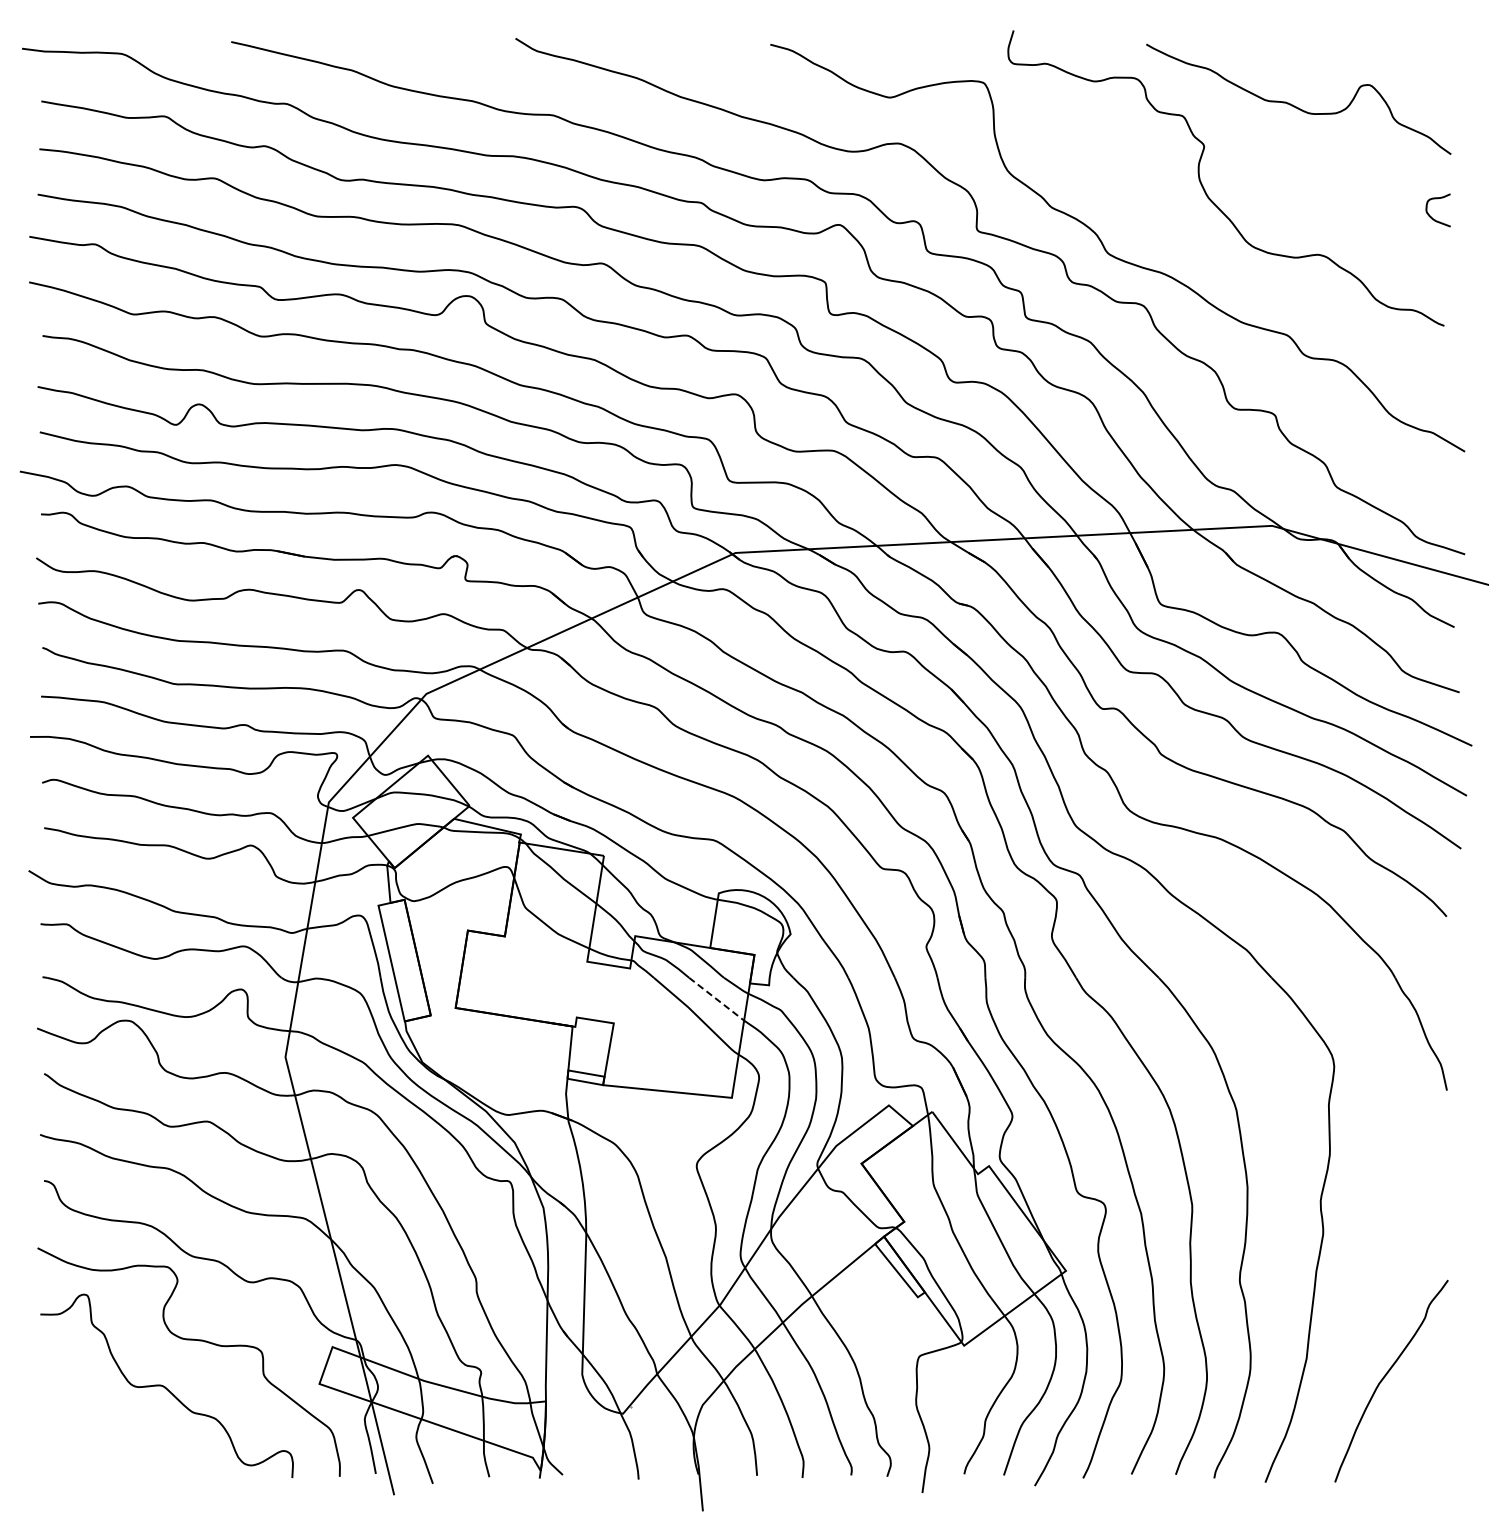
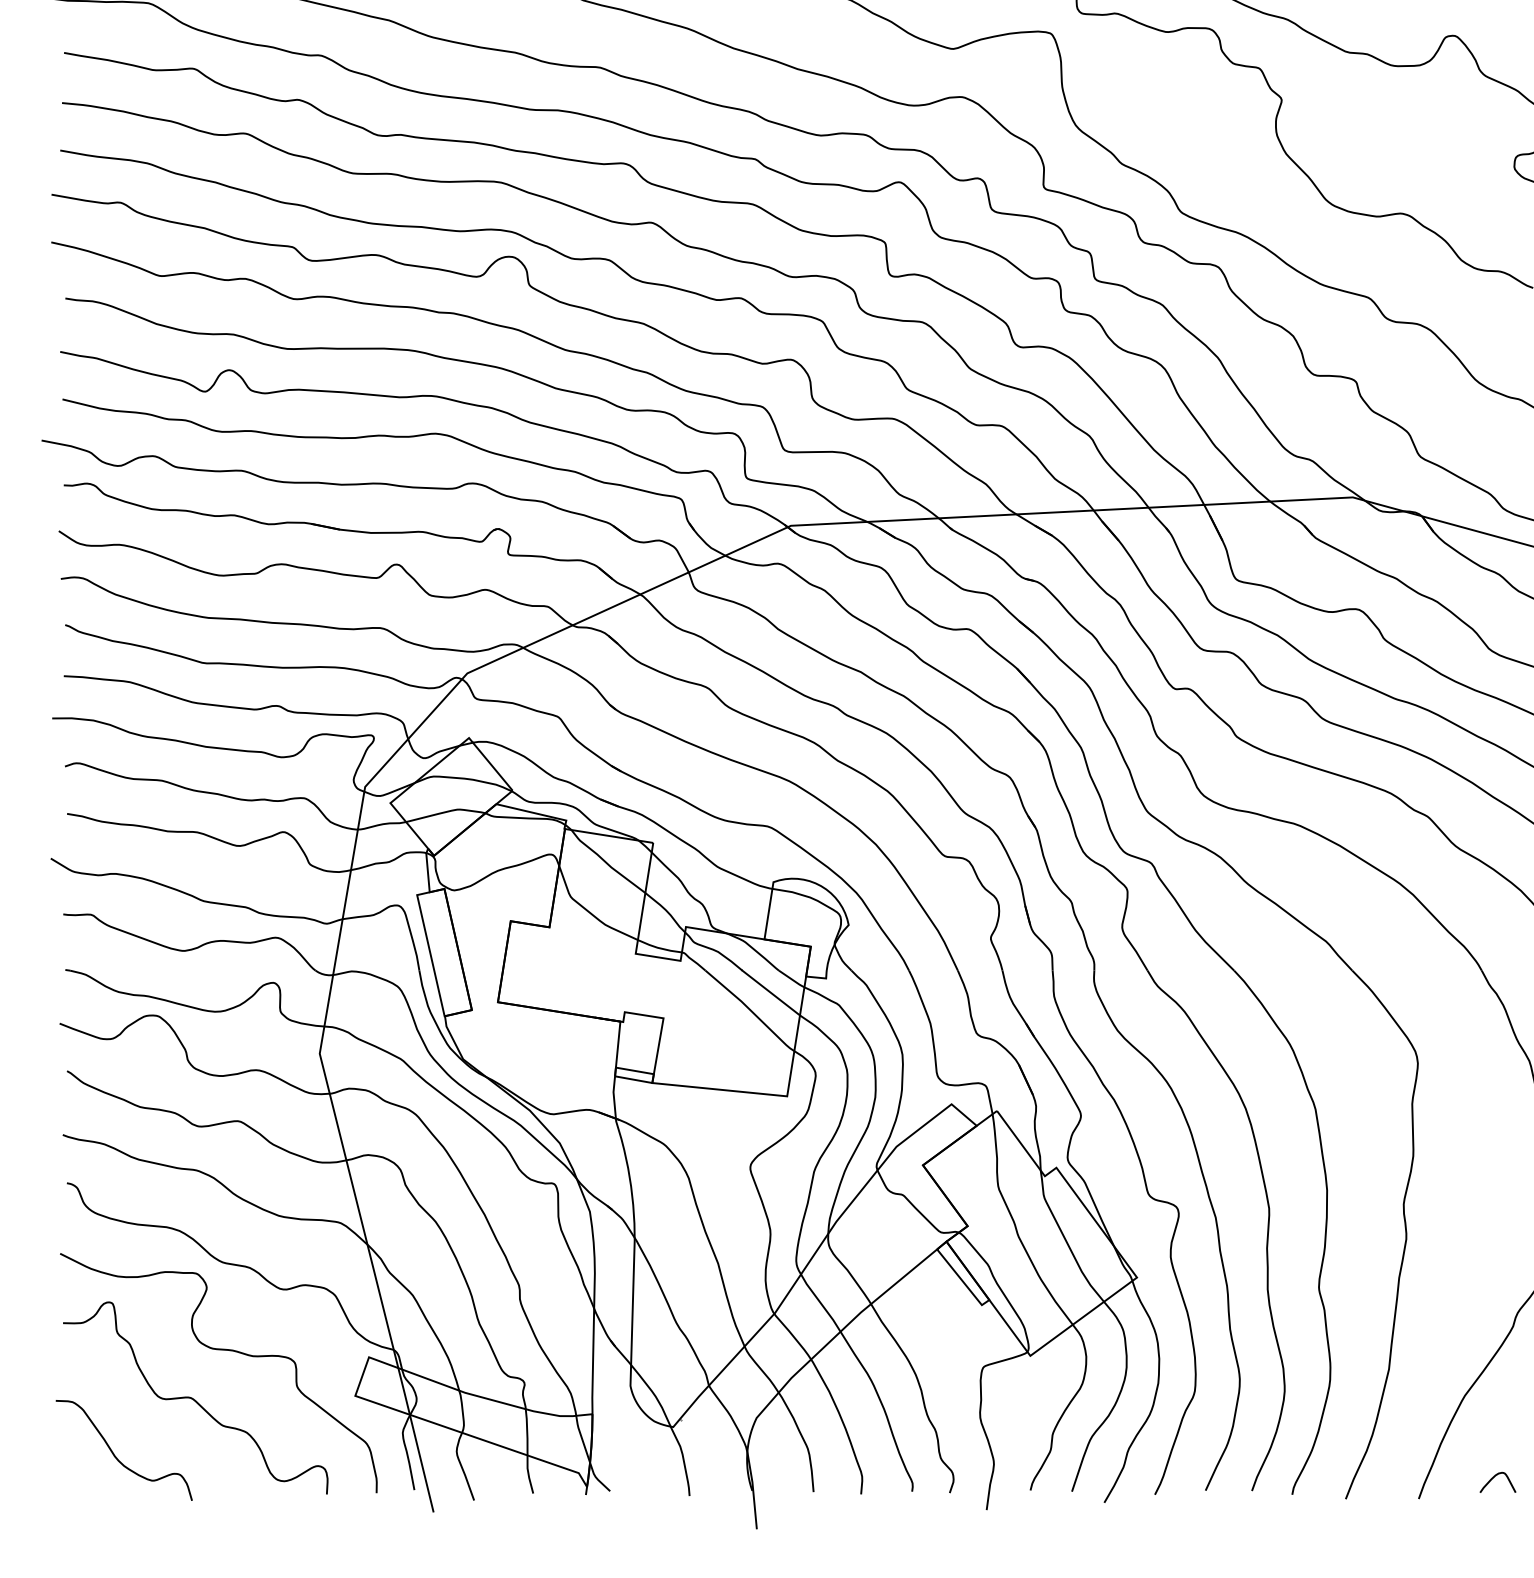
line: (716, 999) -> (771, 993), dashed -> solid
curve: (90, 1440) -> (115, 1455), added
curve: (1407, 1462) -> (1494, 1478), added

